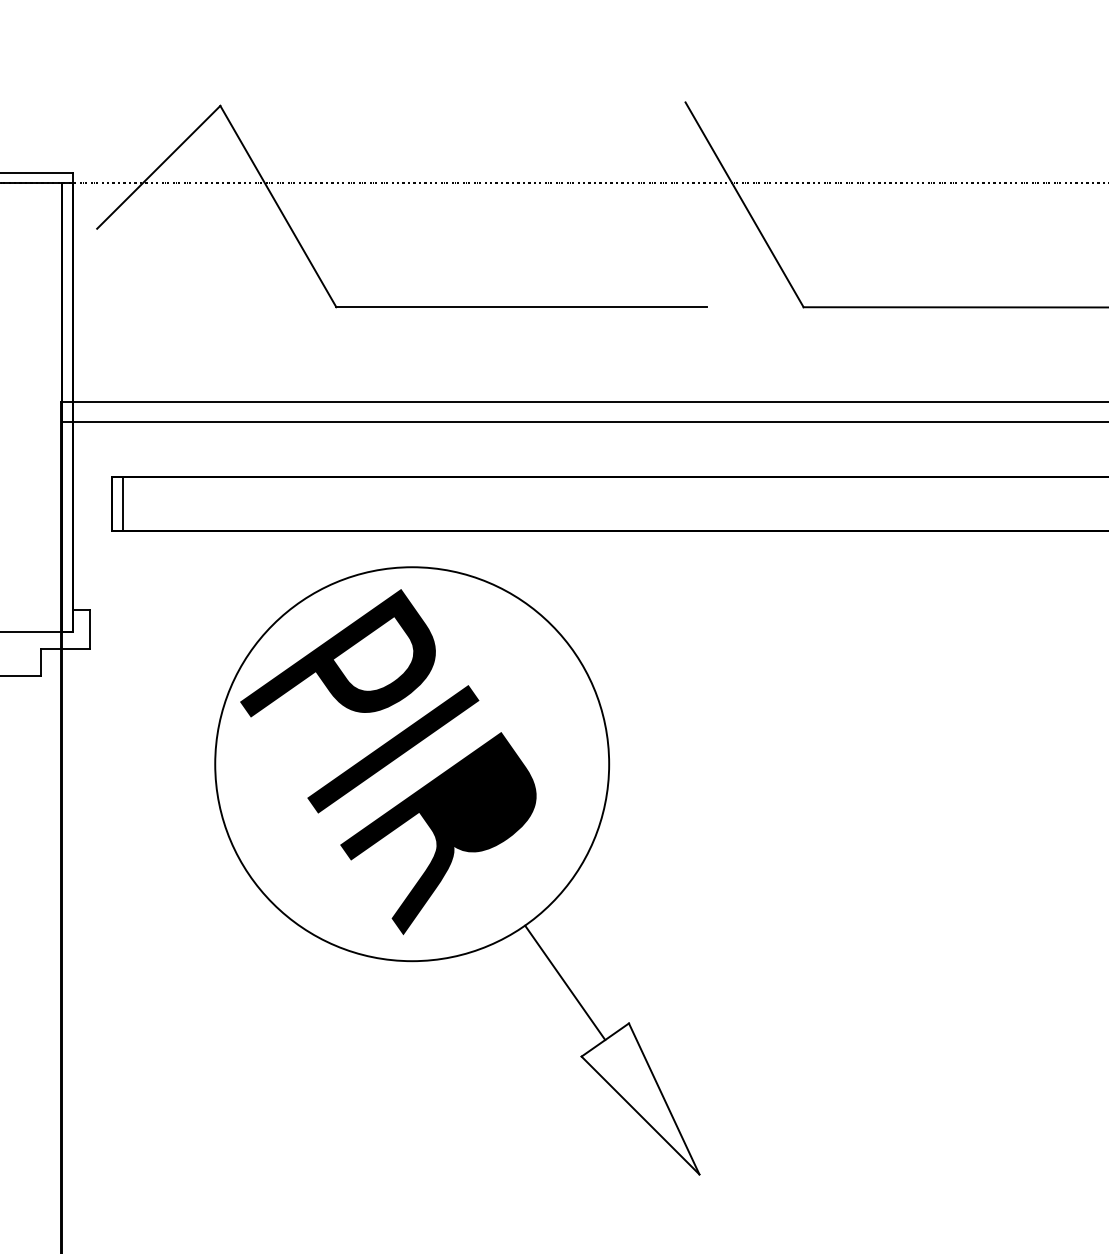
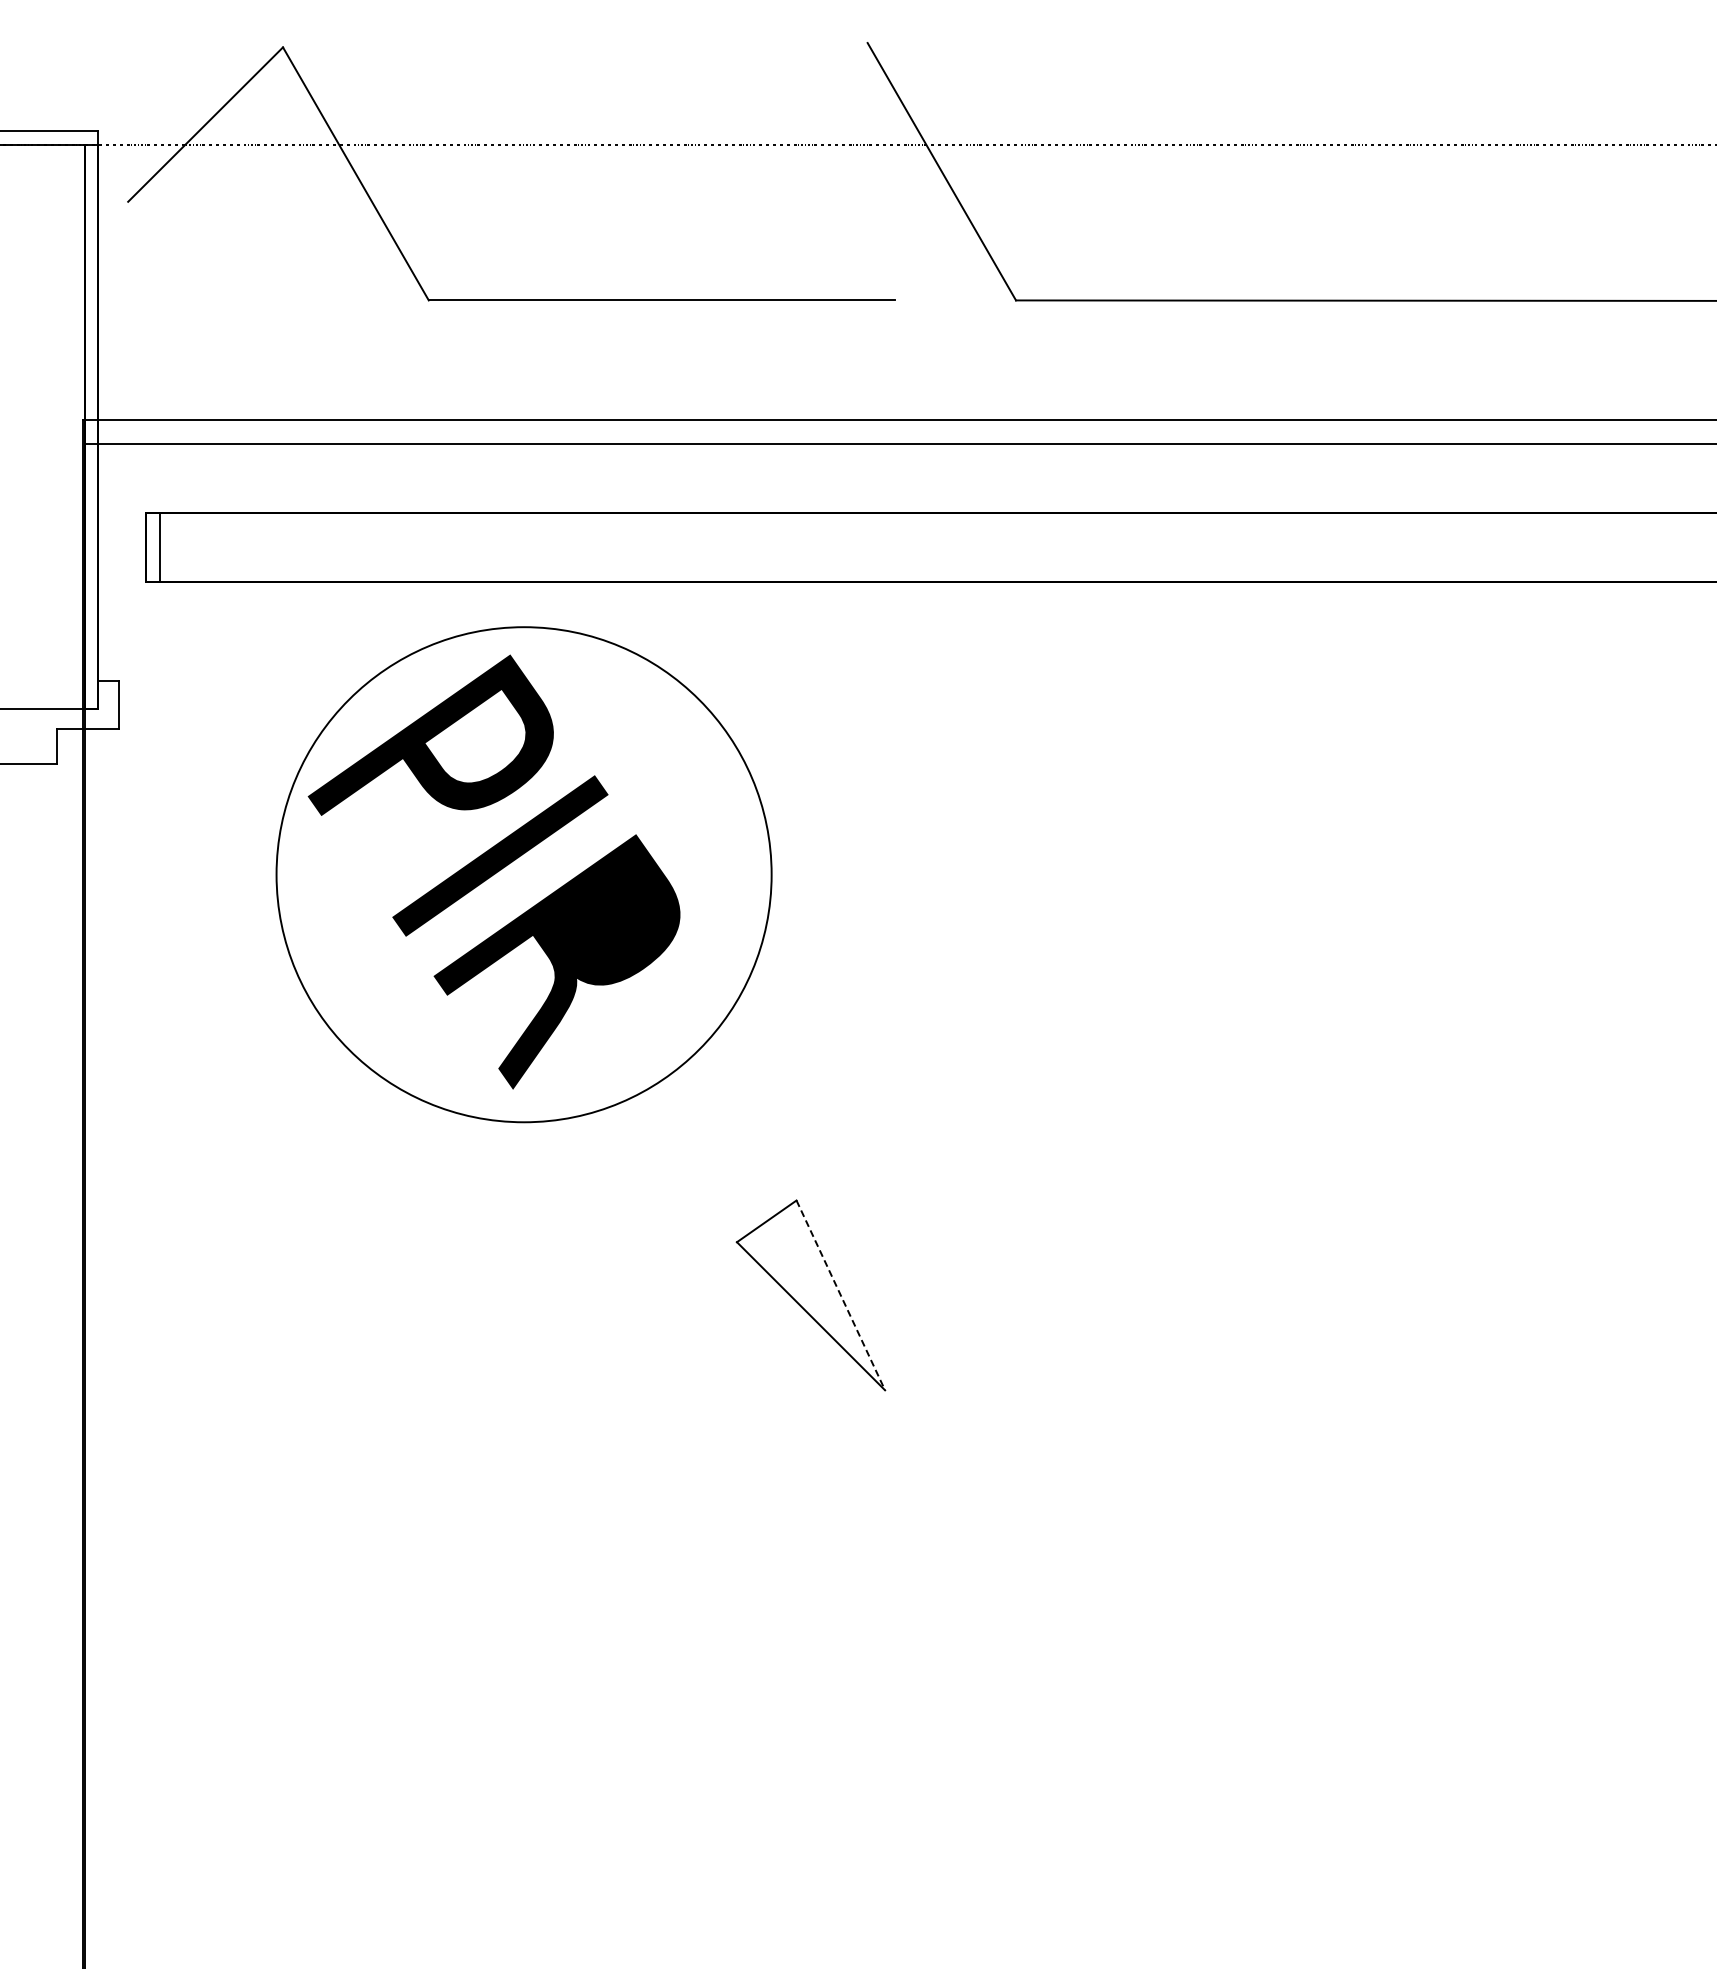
line: (565, 982) -> (716, 1149), removed
line: (663, 1099) -> (840, 1295), solid -> dashed

